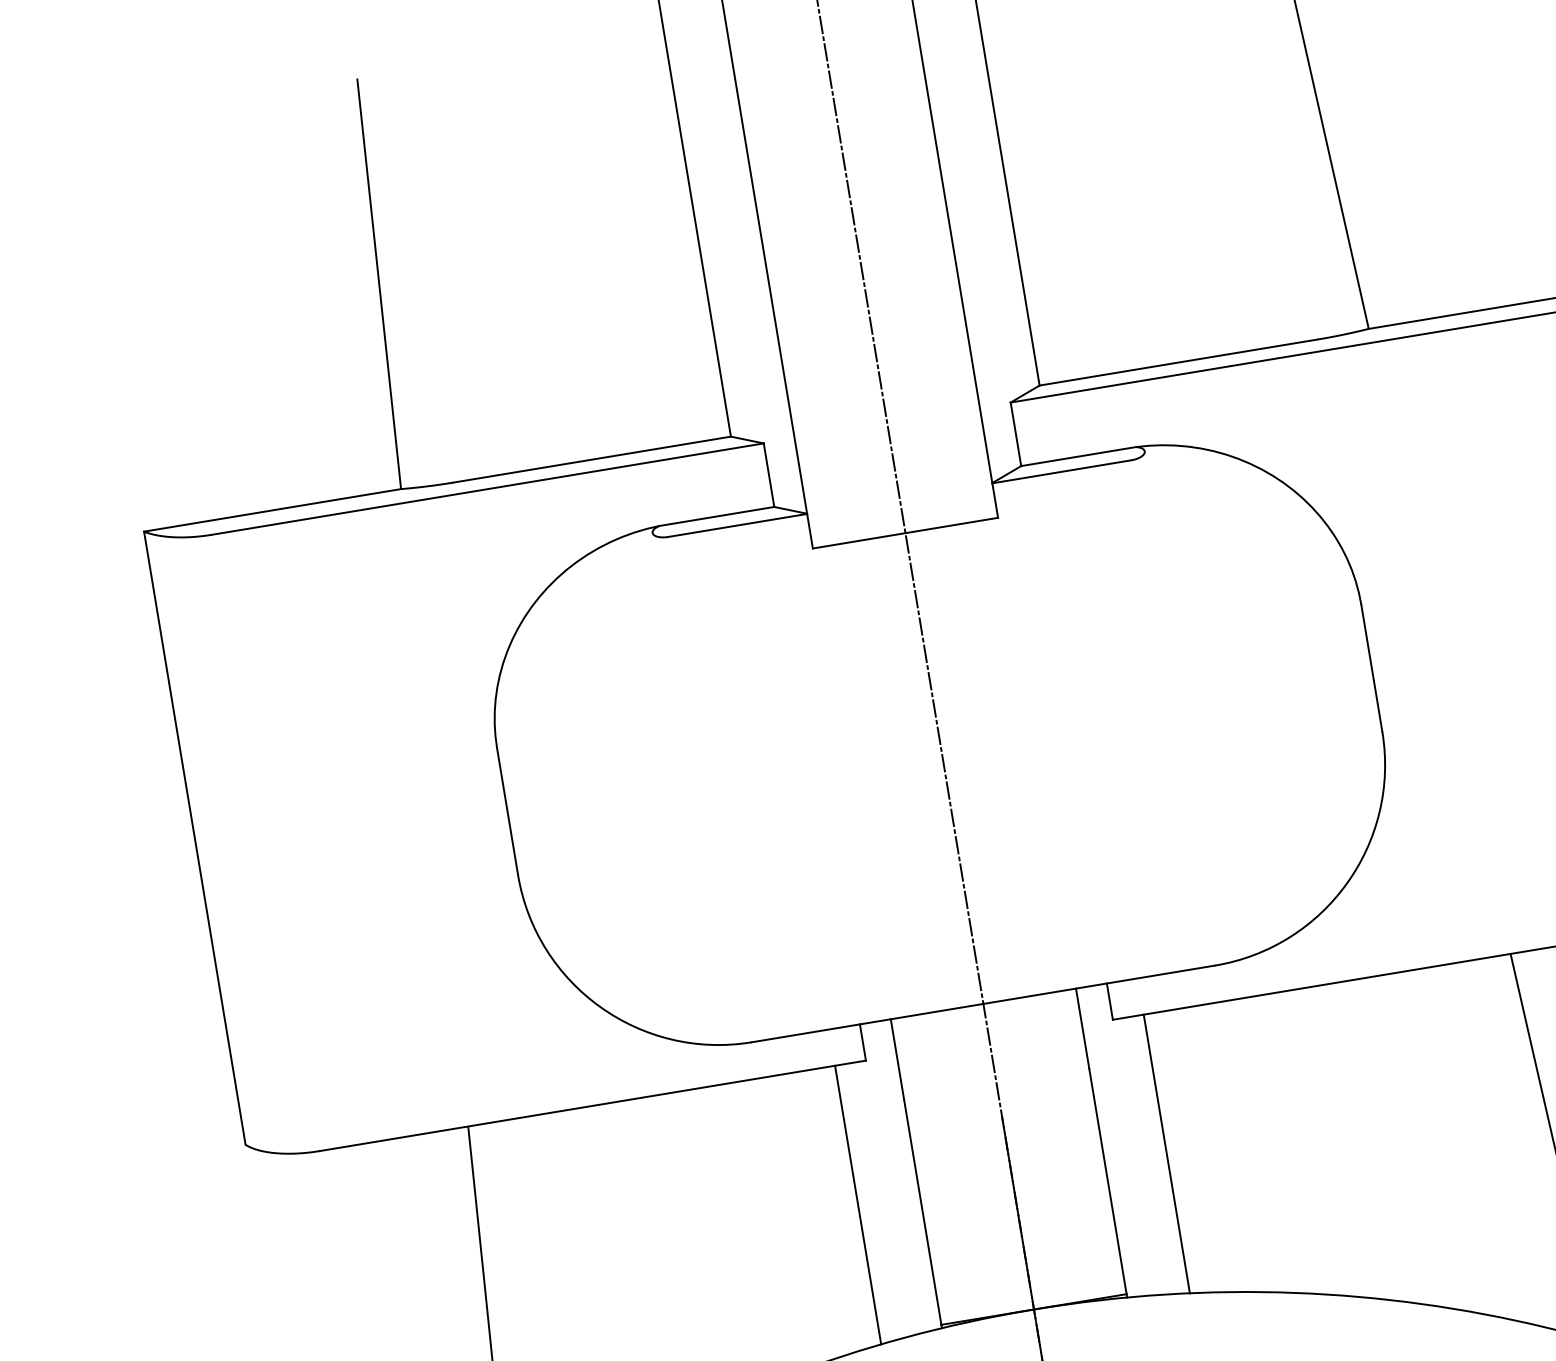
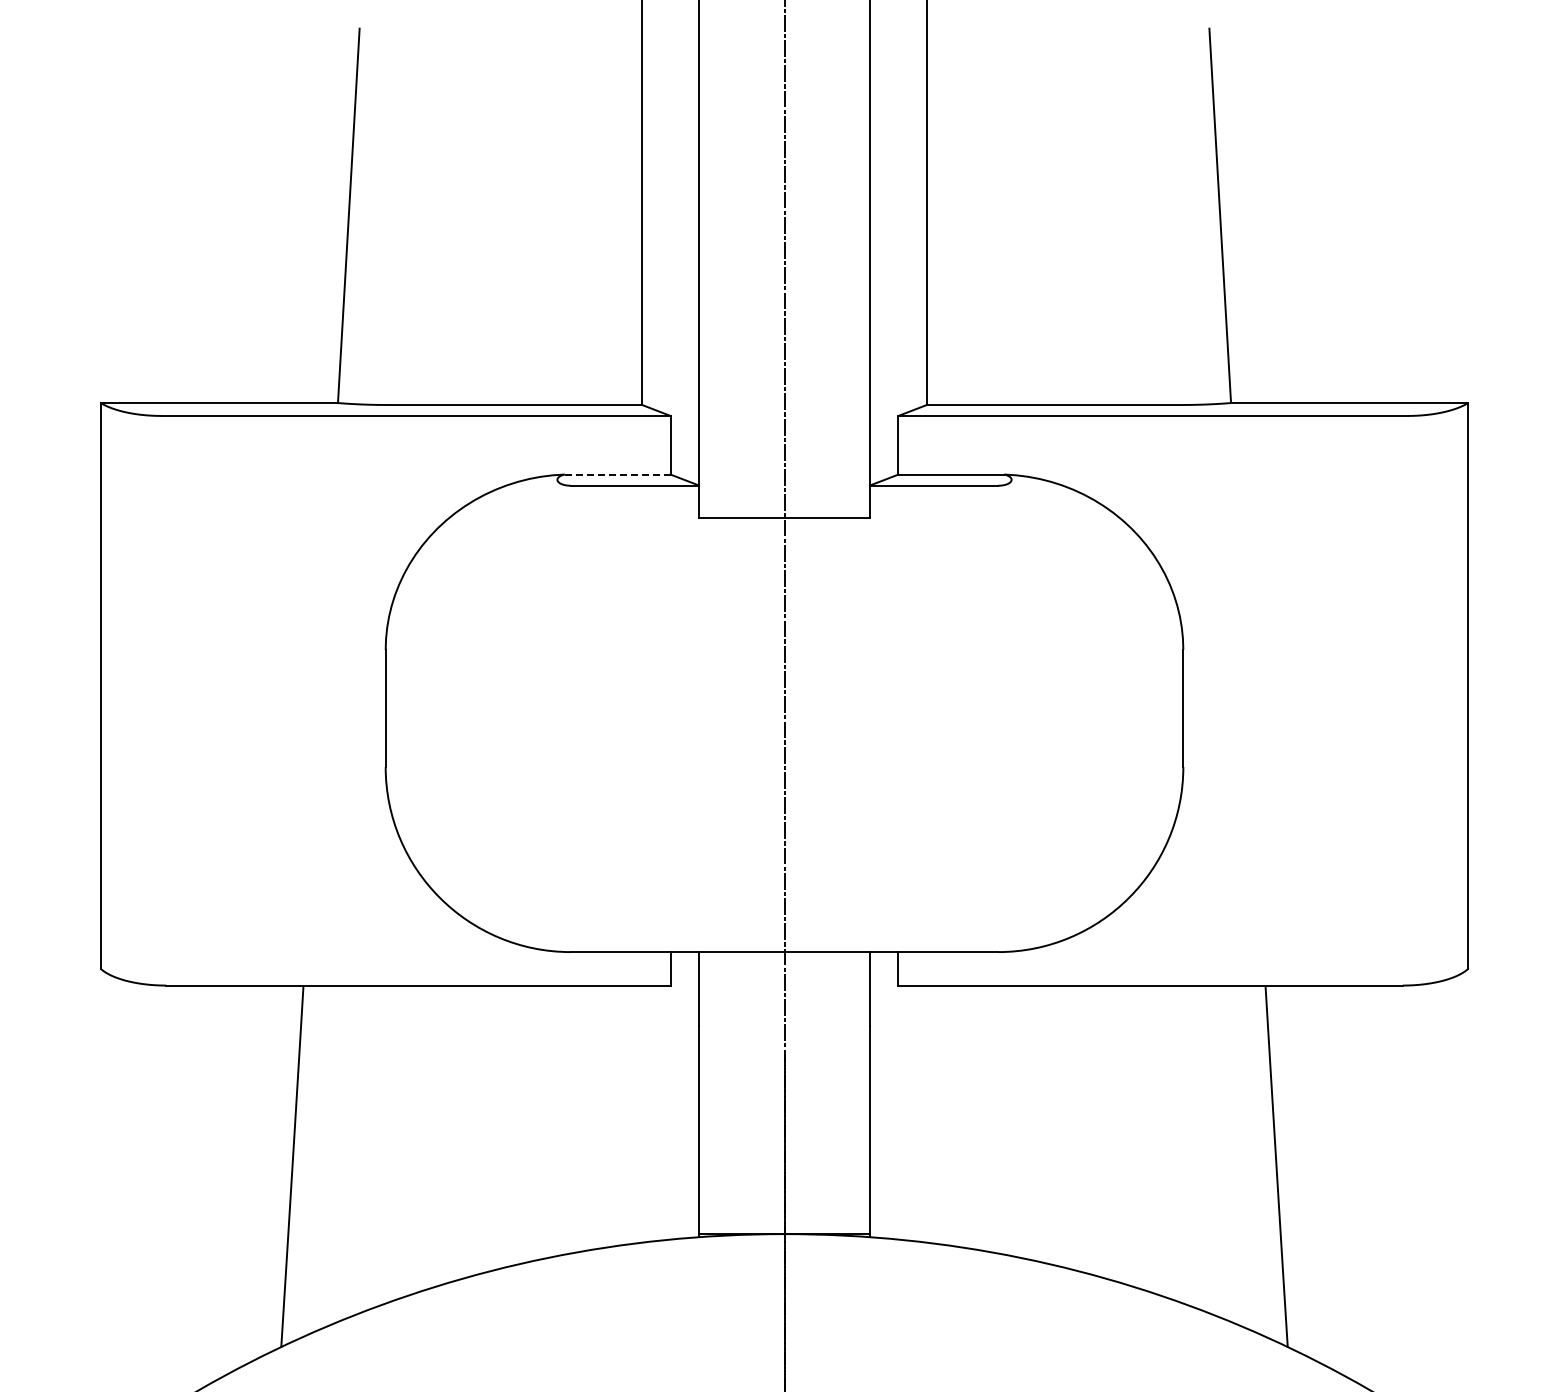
line: (716, 516) -> (617, 474), solid -> dashed
line: (1166, 1153) -> (926, 1113), removed
line: (858, 1204) -> (642, 1113), removed

